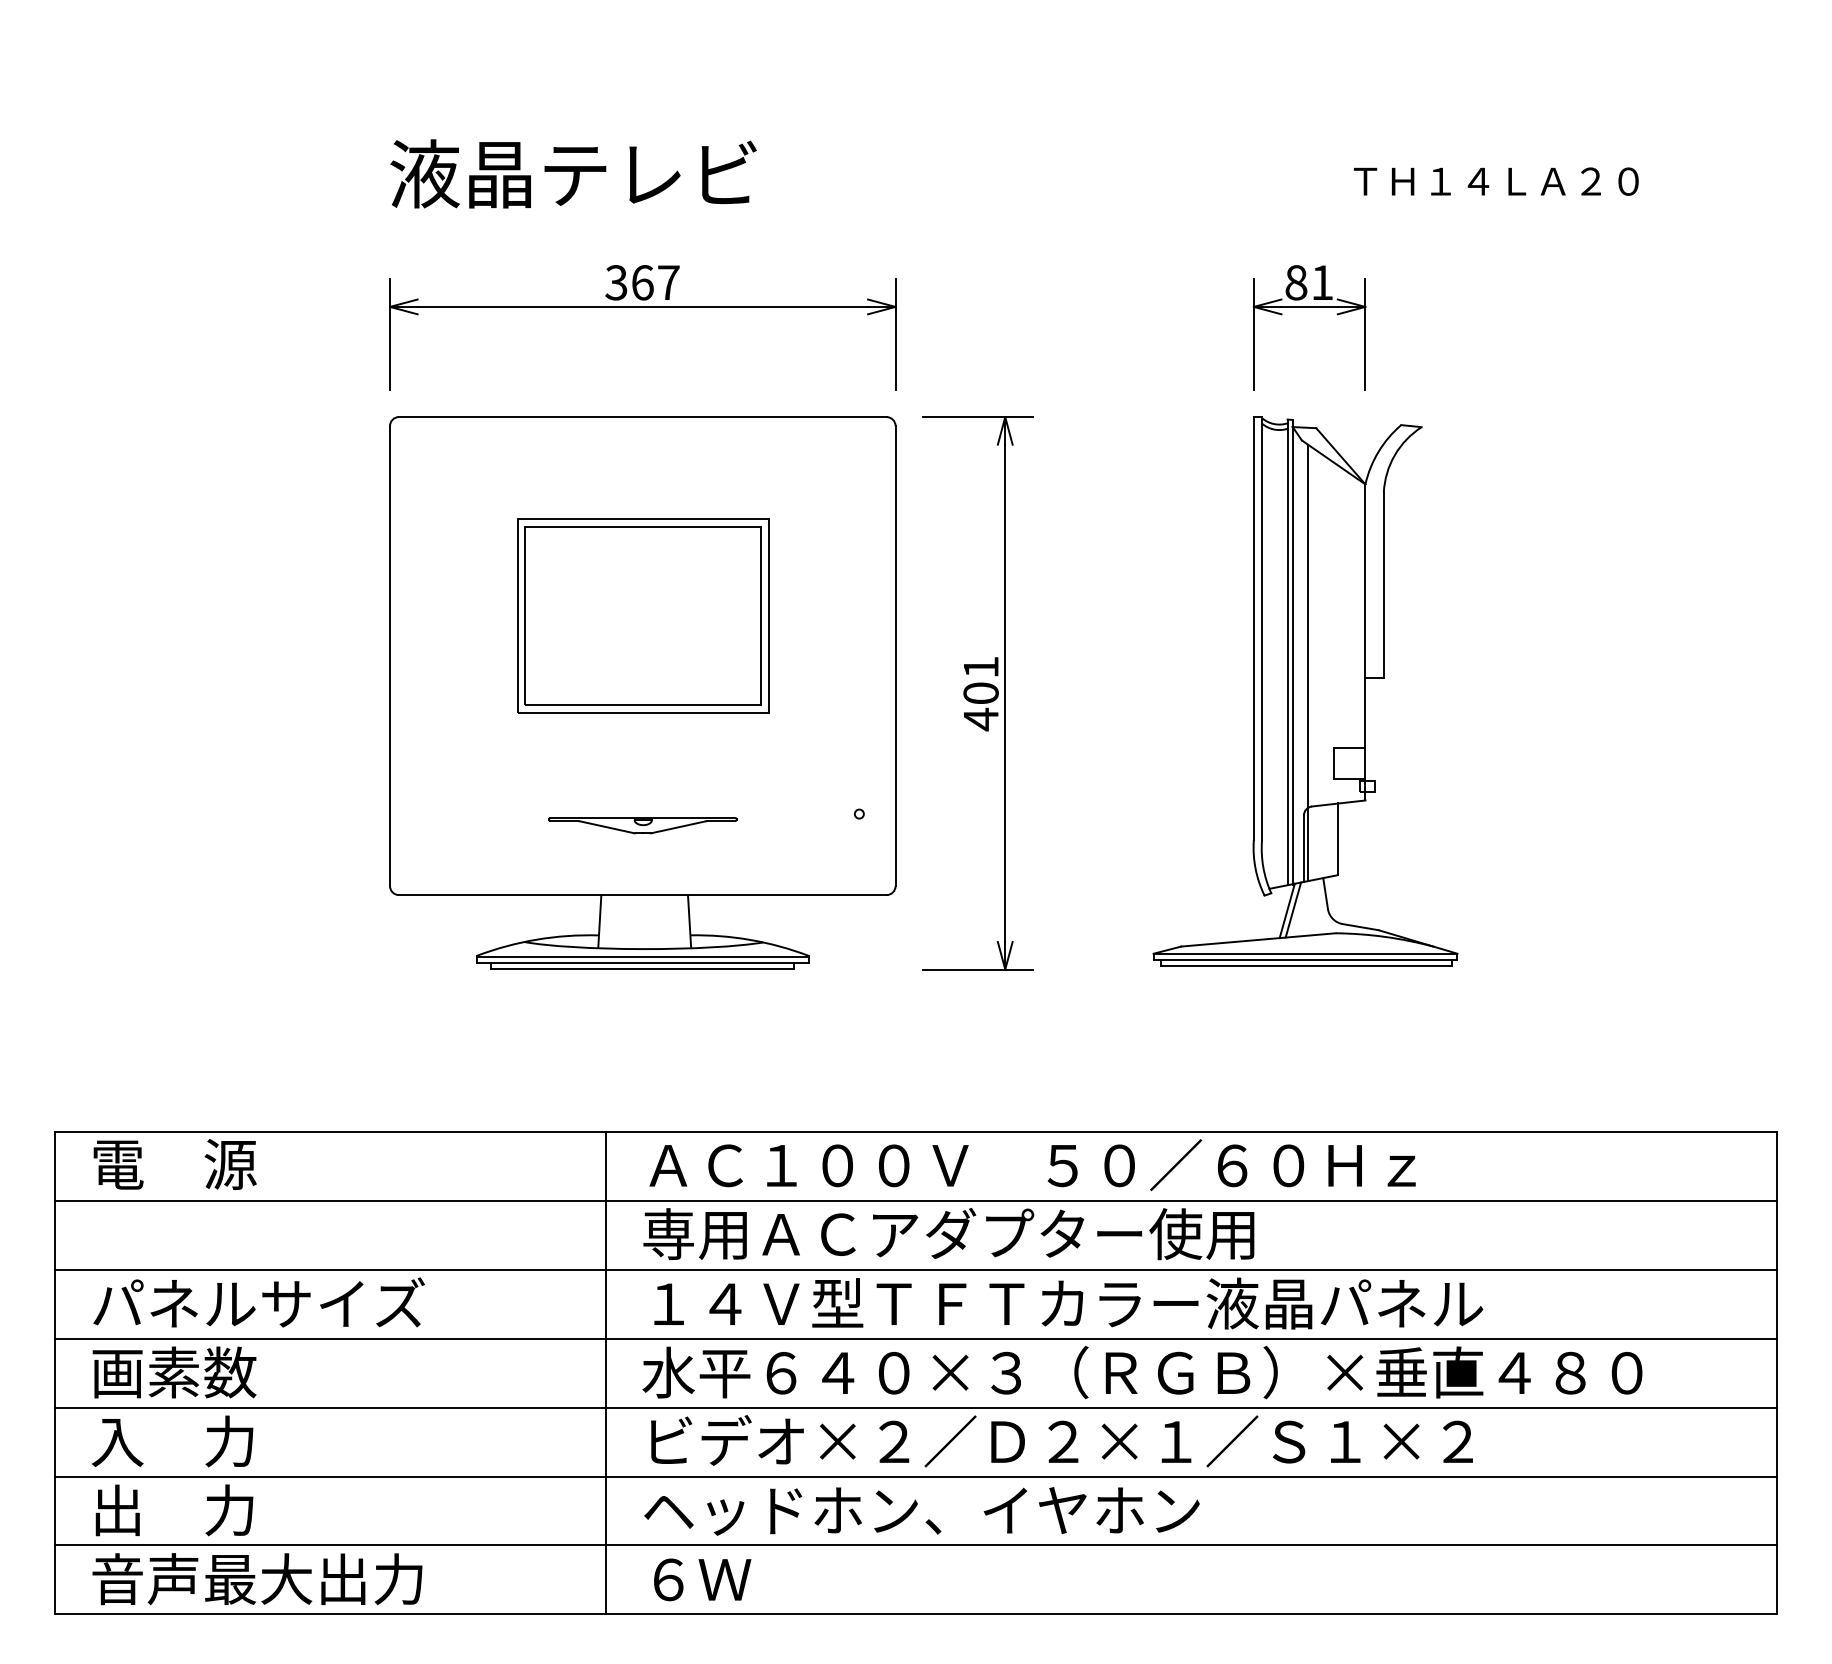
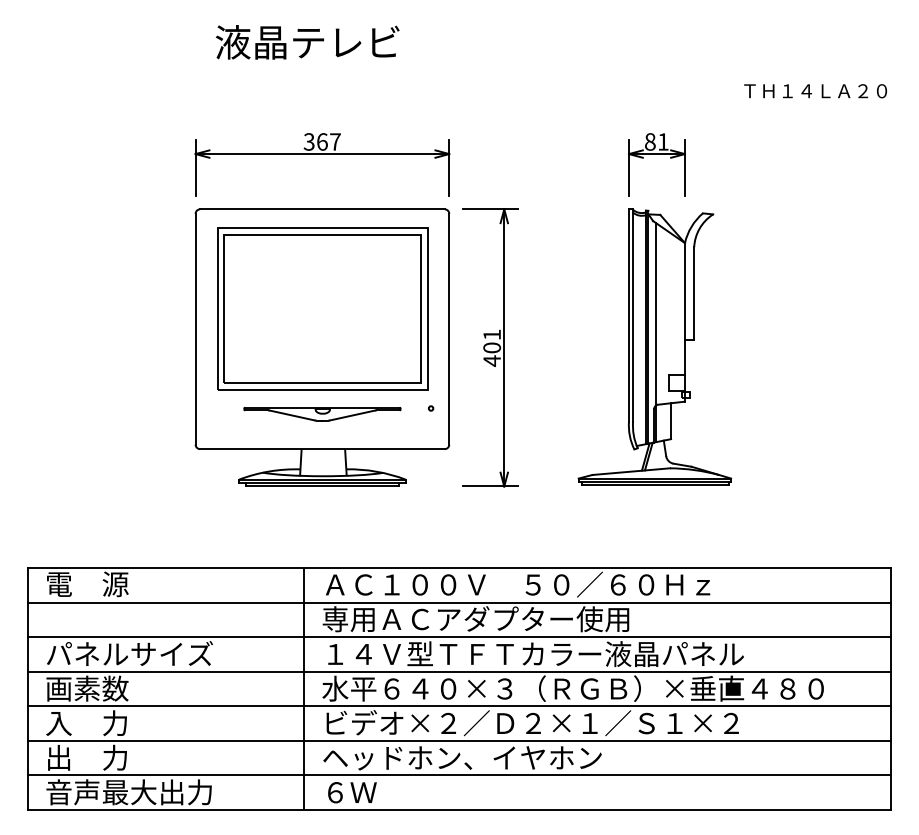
text: (573, 174) -> (307, 42), moved
text: (1496, 182) -> (815, 91), moved
part: (642, 614) -> (322, 308), size x1.67
part: (642, 826) -> (322, 414), size x1.67

